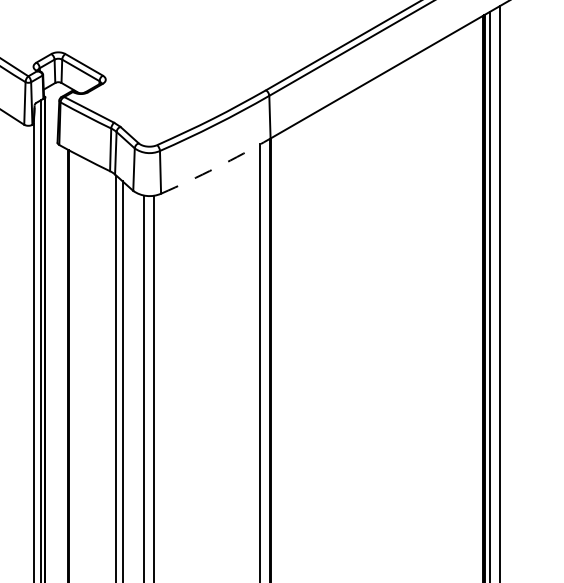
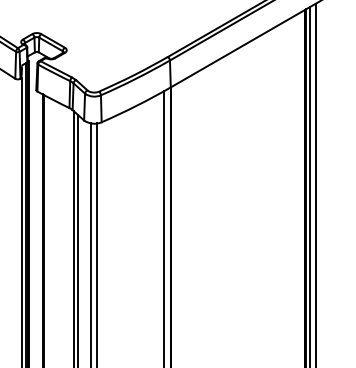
arc: (216, 167) -> (136, 105), dashed -> solid

